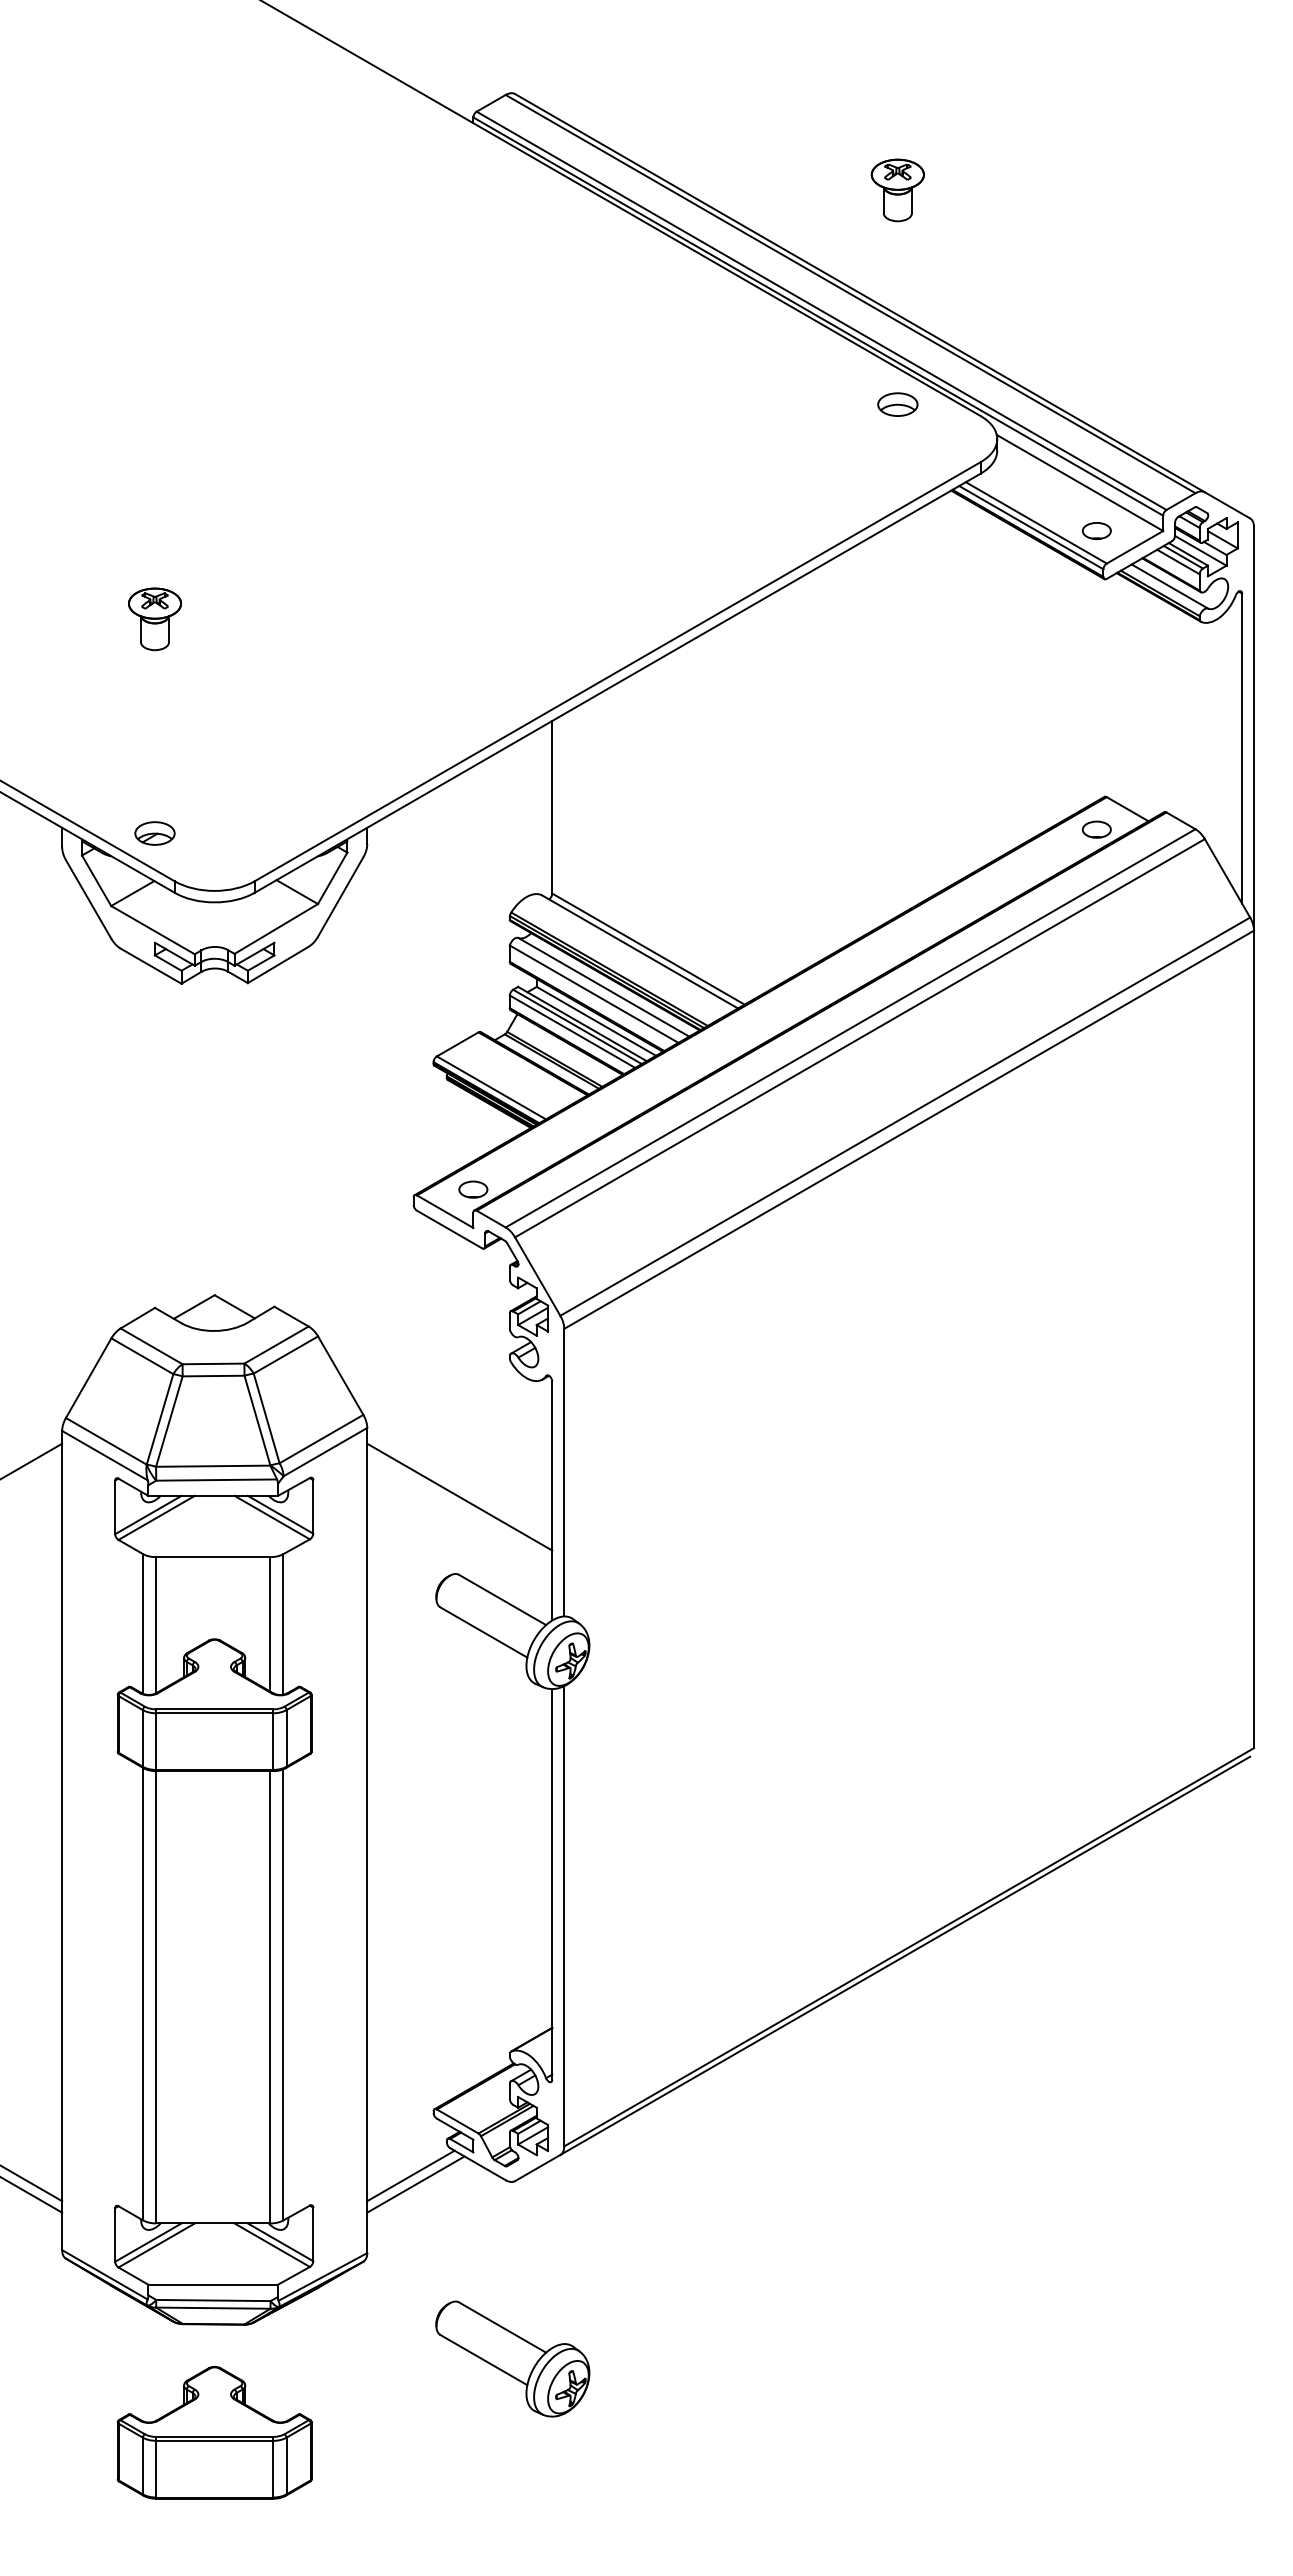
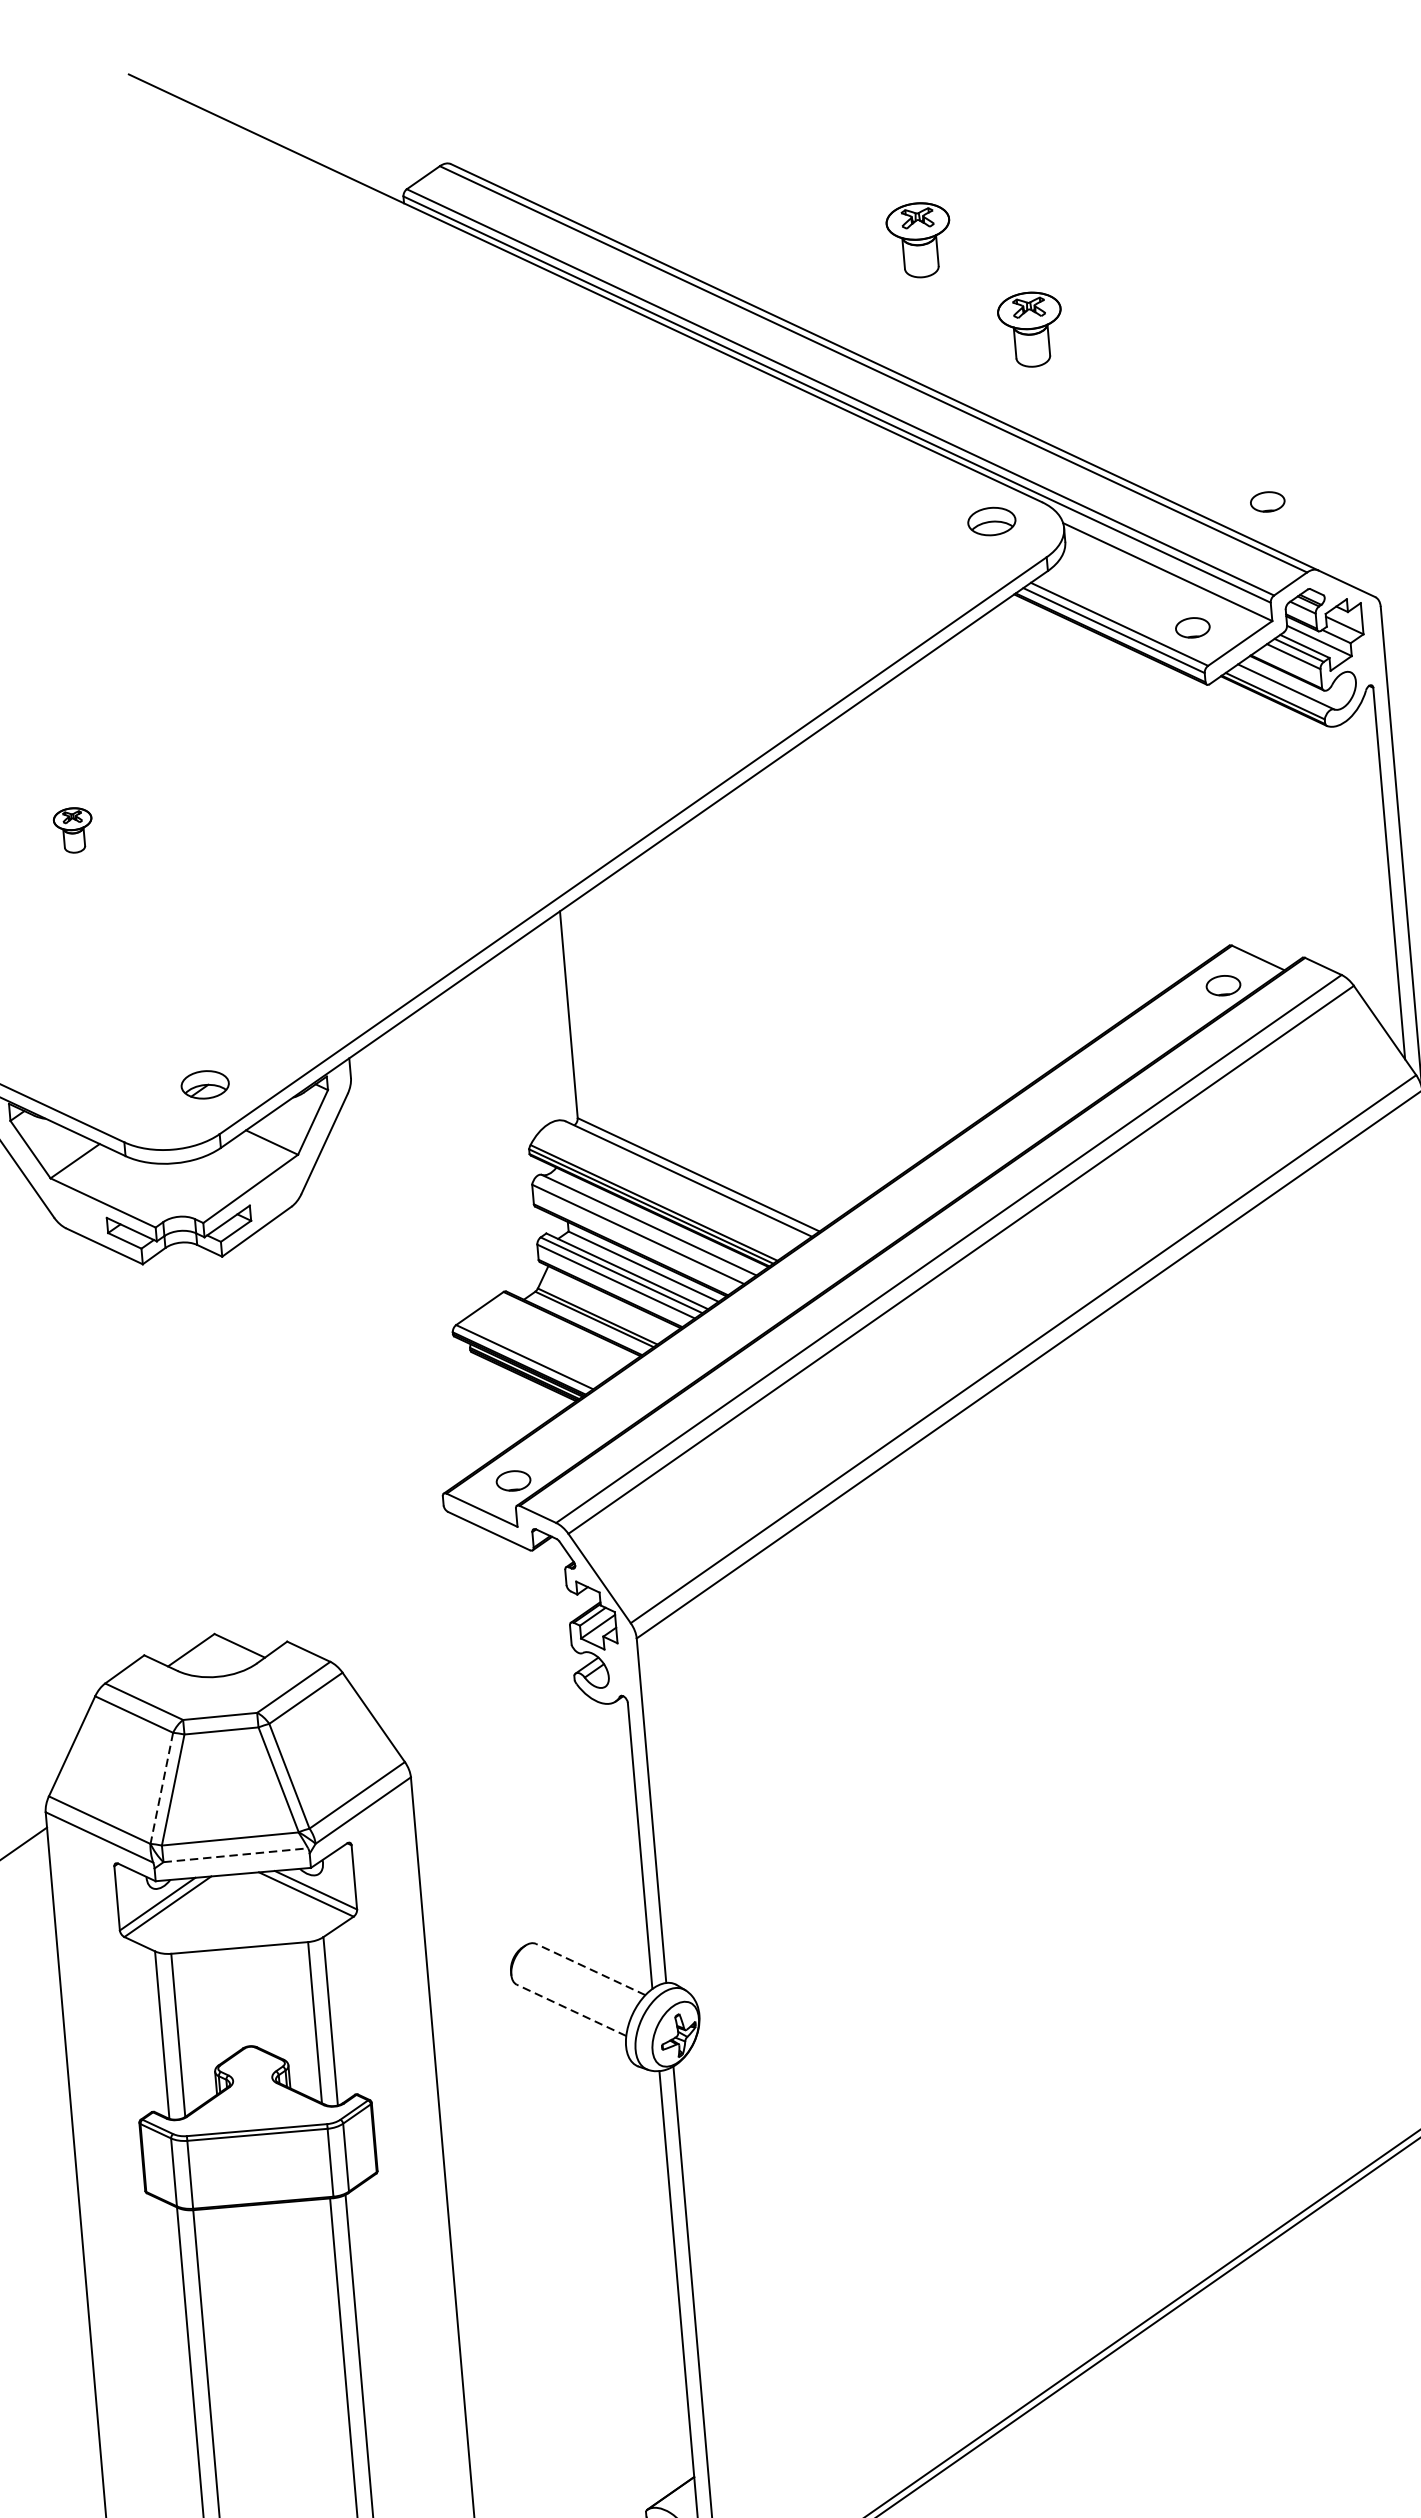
part: (983, 272) -> (1030, 329), added
part: (897, 404) -> (991, 521), moved
part: (1167, 431) -> (1267, 501), added
part: (154, 619) -> (73, 830), size x0.6
part: (154, 833) -> (204, 1084), moved
line: (159, 1419) -> (161, 1788), solid -> dashed
line: (217, 1480) -> (236, 1855), solid -> dashed
line: (459, 1496) -> (528, 1849), removed
line: (502, 1599) -> (590, 1968), solid -> dashed
line: (483, 1632) -> (571, 2010), solid -> dashed

